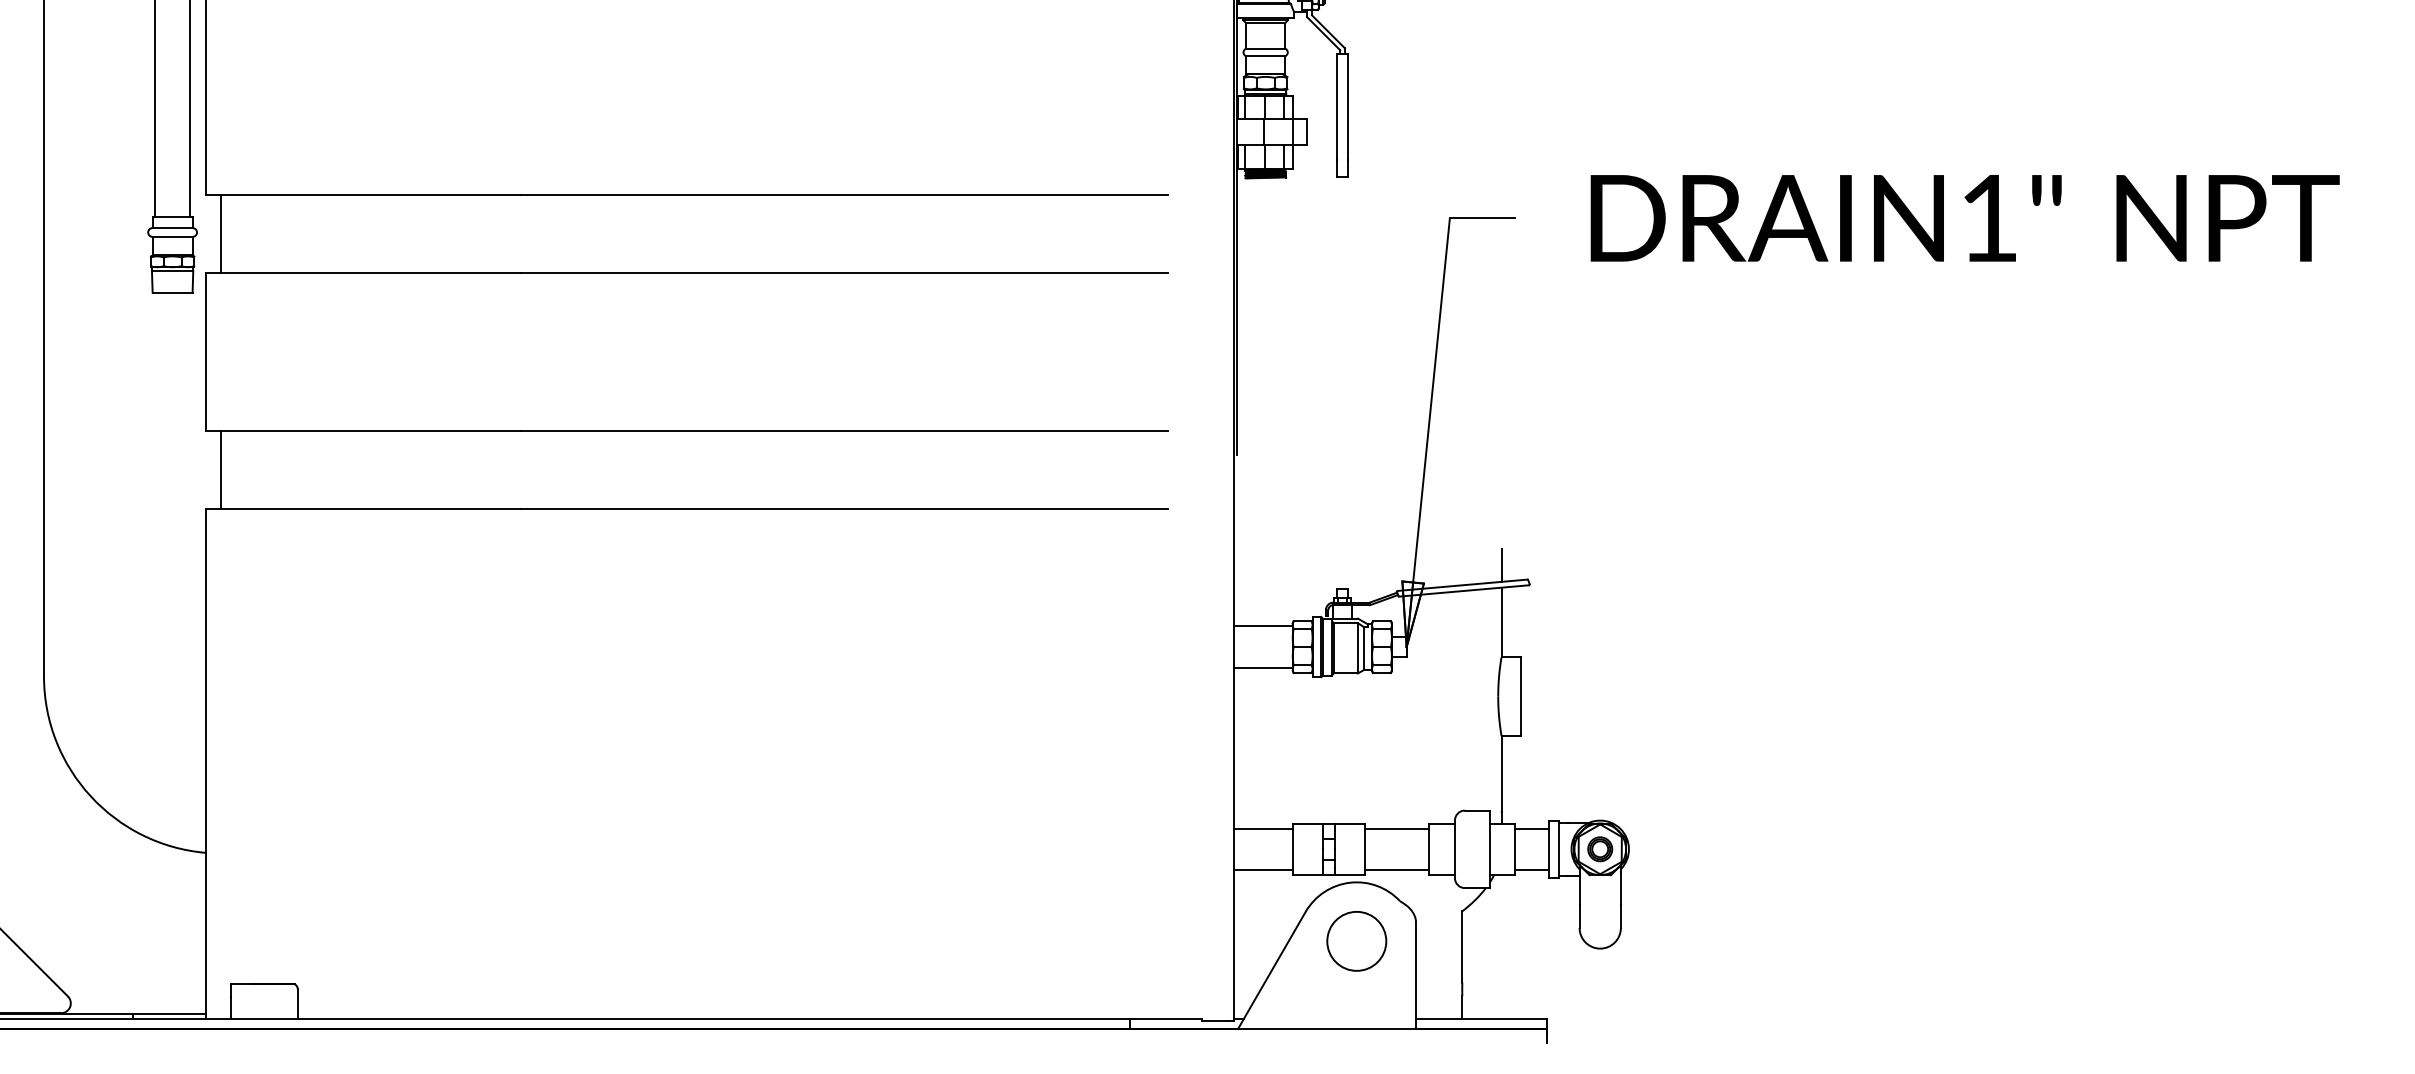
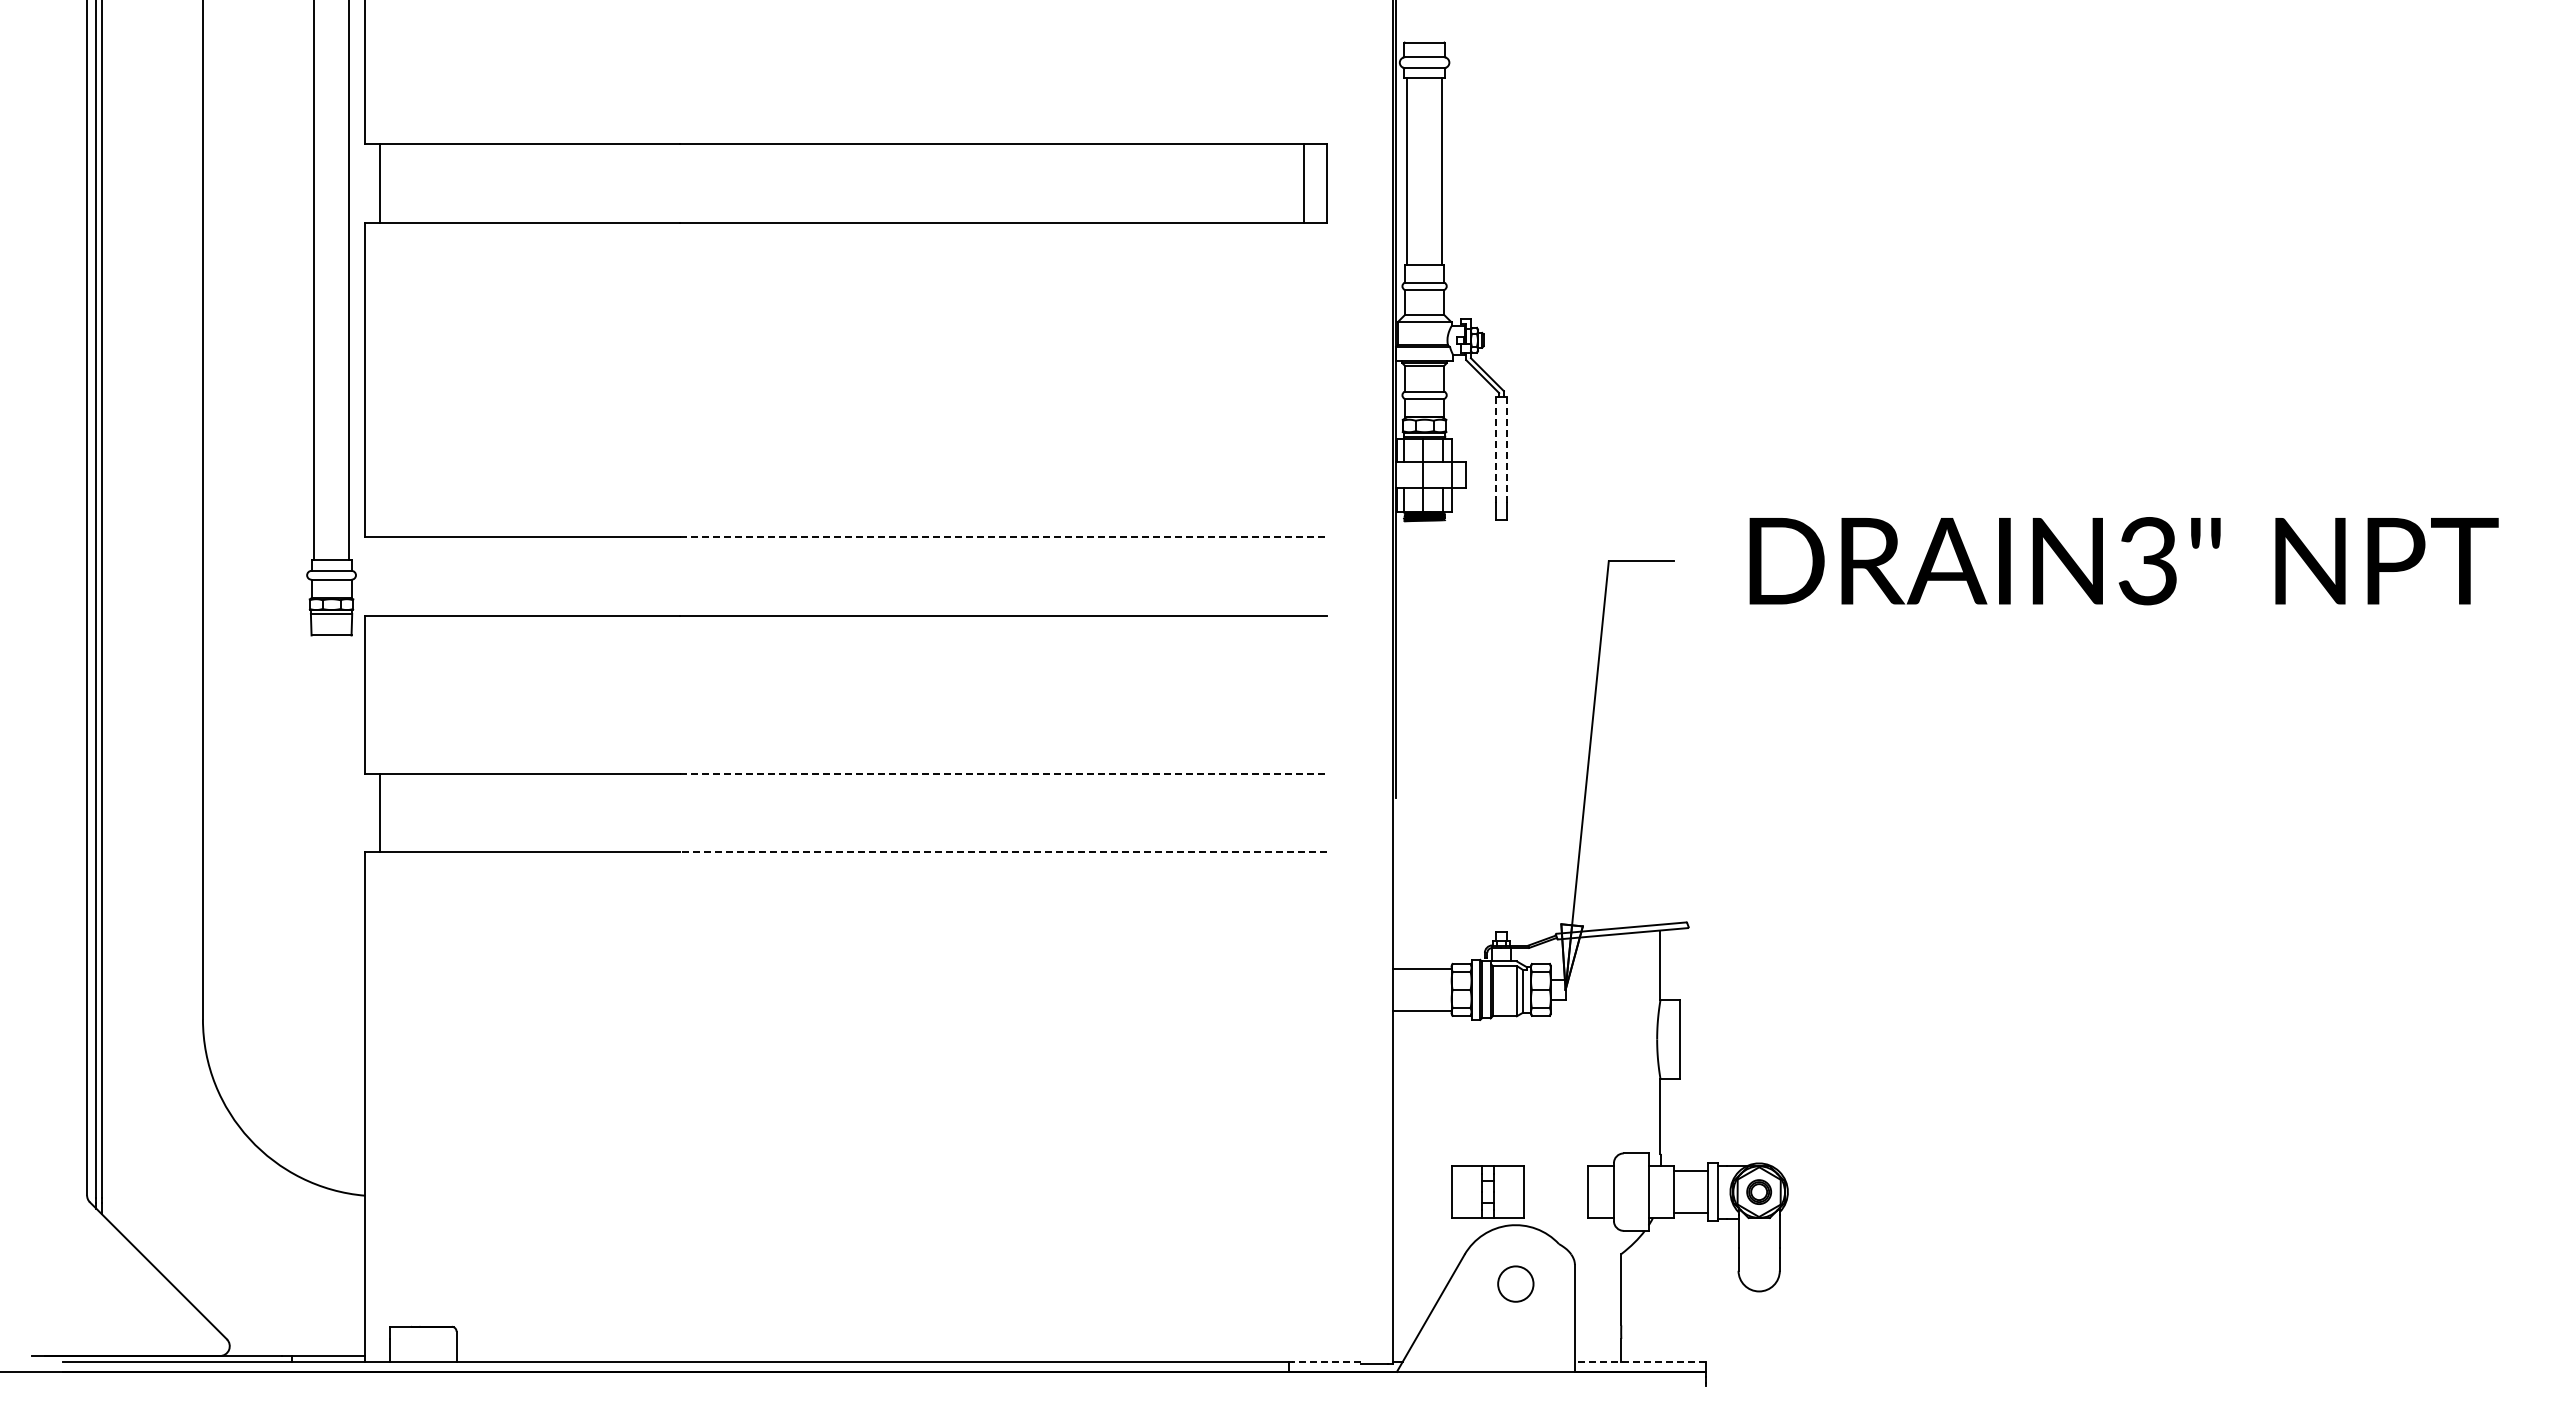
line: (1337, 107) -> (1496, 450), solid -> dashed
line: (1347, 107) -> (1506, 450), solid -> dashed
line: (845, 194) -> (1004, 537), solid -> dashed
text: (1988, 218) -> (2147, 561), 1" -> 3"
line: (221, 233) -> (380, 576), removed
line: (845, 430) -> (1004, 773), solid -> dashed
line: (844, 509) -> (1003, 852), solid -> dashed
line: (1501, 564) -> (1660, 907), removed
line: (1263, 828) -> (1422, 1171), removed
line: (1397, 828) -> (1556, 1171), removed
line: (1263, 869) -> (1422, 1212), removed
line: (1397, 869) -> (1556, 1212), removed
circle: (1356, 940) -> (1515, 1283), size x0.6
line: (1167, 1018) -> (1326, 1361), solid -> dashed
line: (1481, 1018) -> (1640, 1361), solid -> dashed

